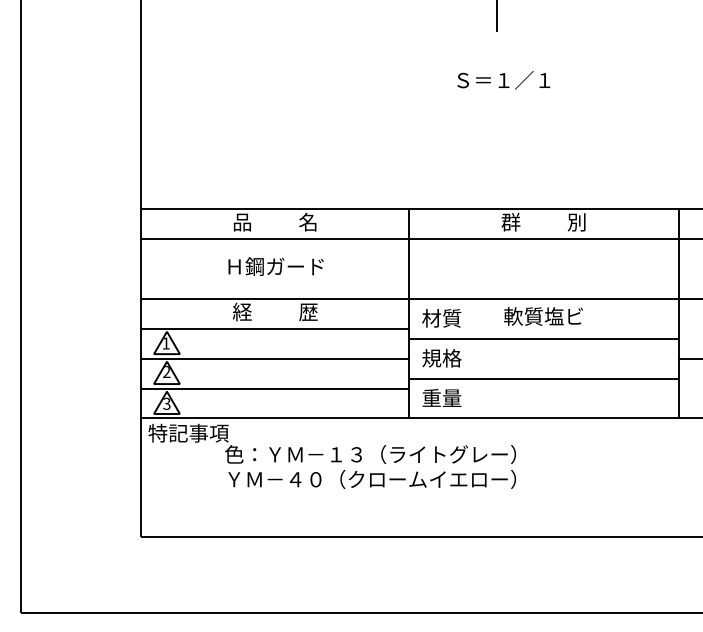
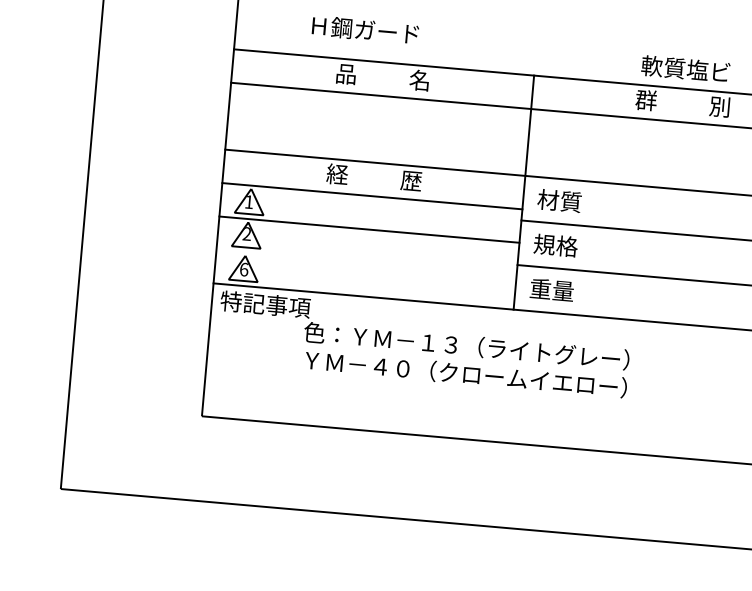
text: (275, 266) -> (364, 29), moved
text: (543, 316) -> (685, 69), moved
line: (274, 388) -> (365, 262), removed
text: (166, 403) -> (243, 269), 3 -> 6

